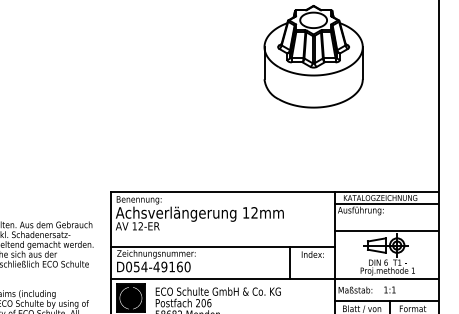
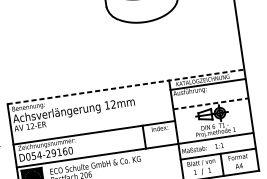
line: (275, 191) -> (126, 86), solid -> dashed
line: (386, 231) -> (210, 104), solid -> dashed
text: (156, 266) -> (48, 153), D054-49160 -> D054-29160

